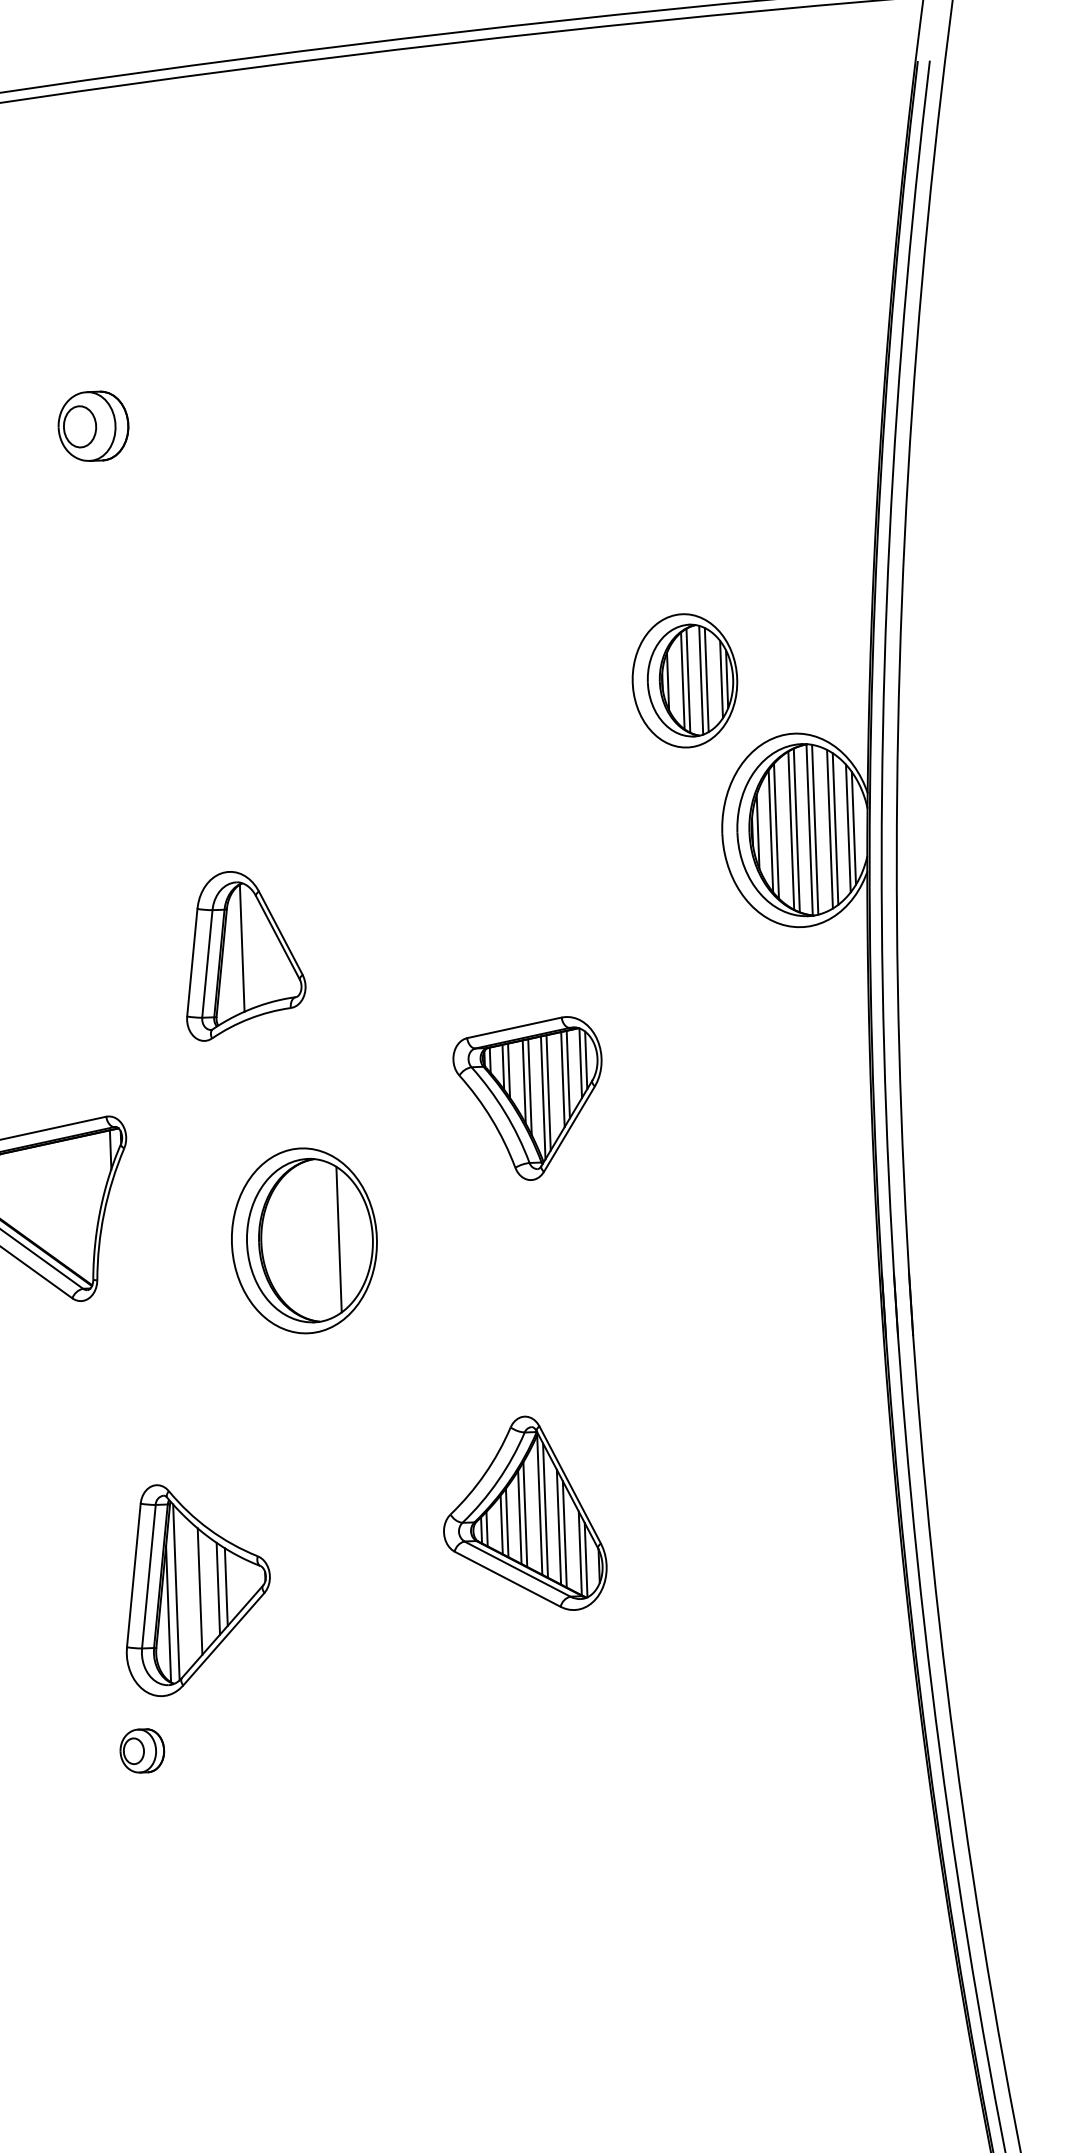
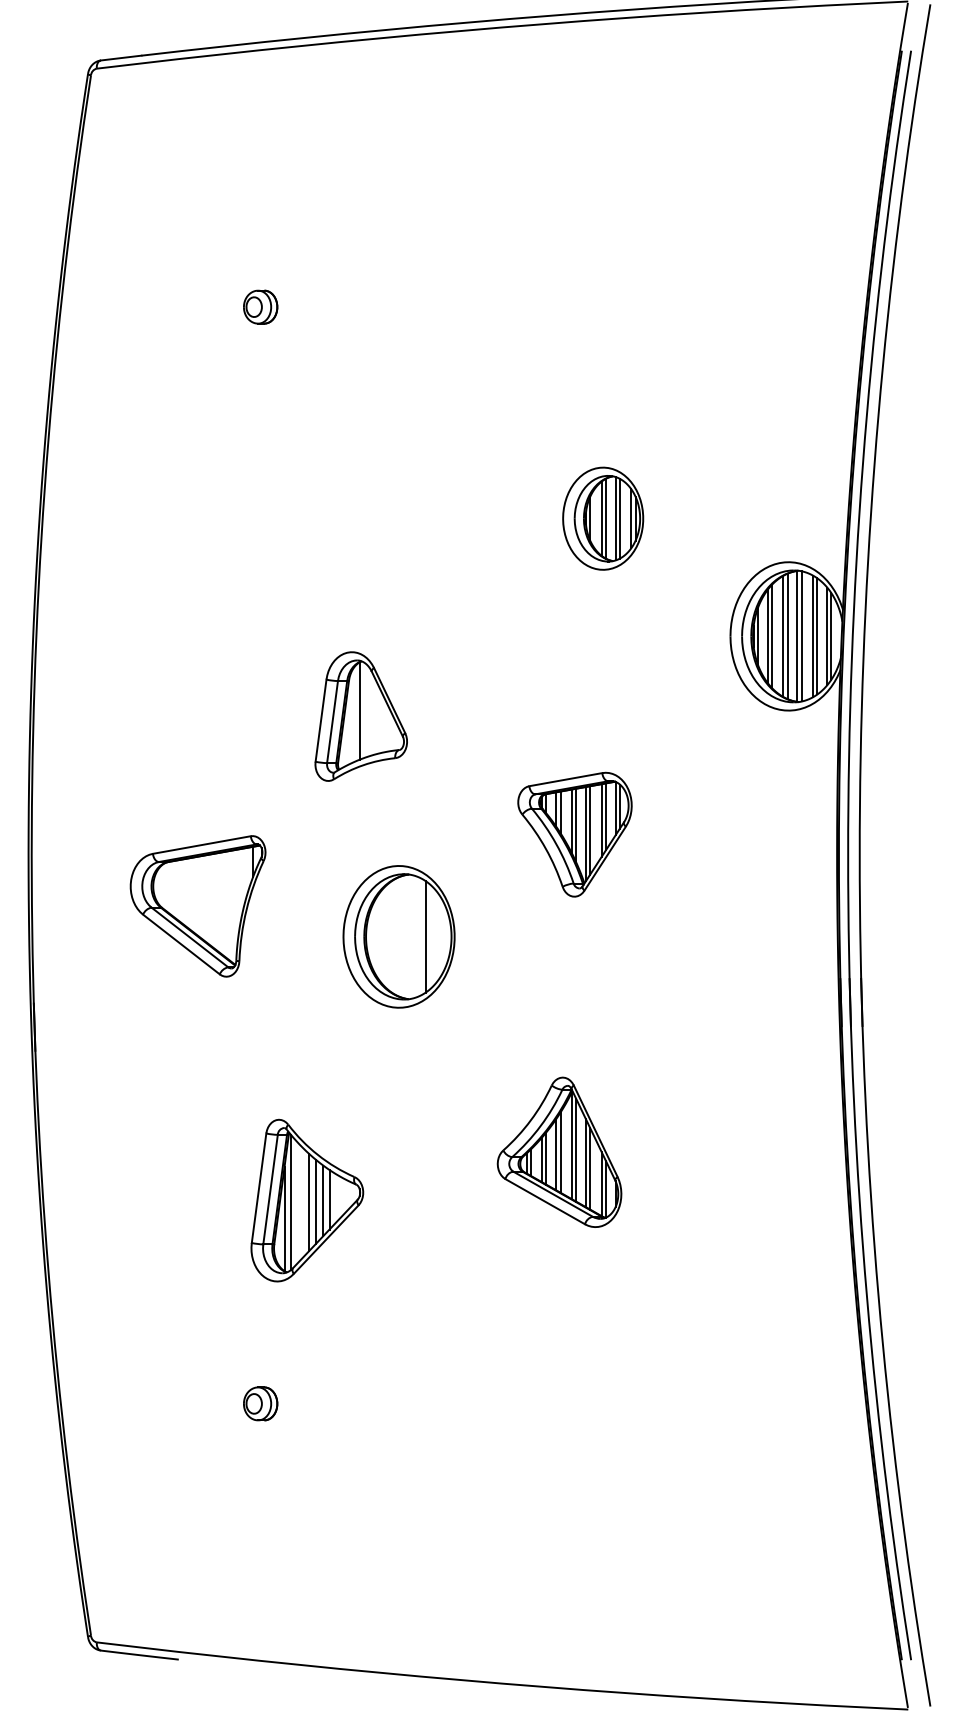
part: (93, 425) -> (260, 306), size x0.62
part: (685, 680) -> (603, 518), moved
line: (208, 1590) -> (315, 1201), added
part: (142, 1750) -> (260, 1403), moved

